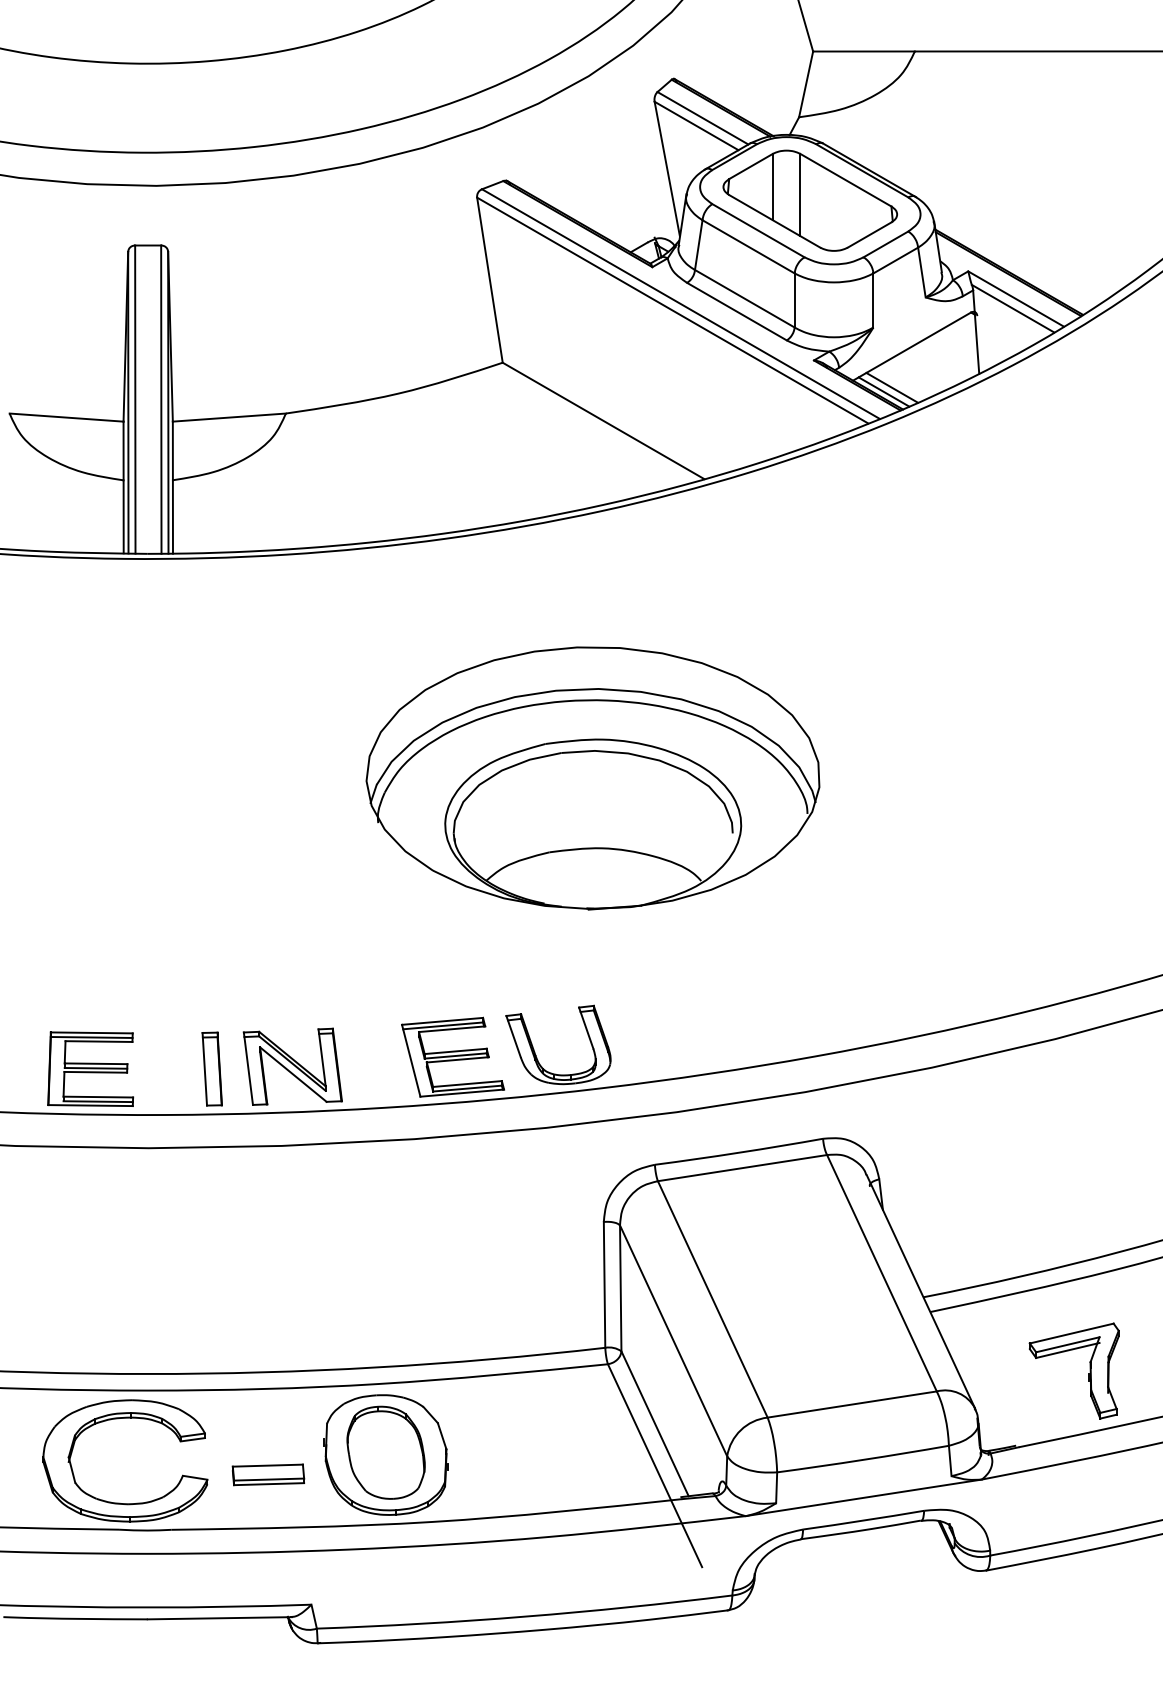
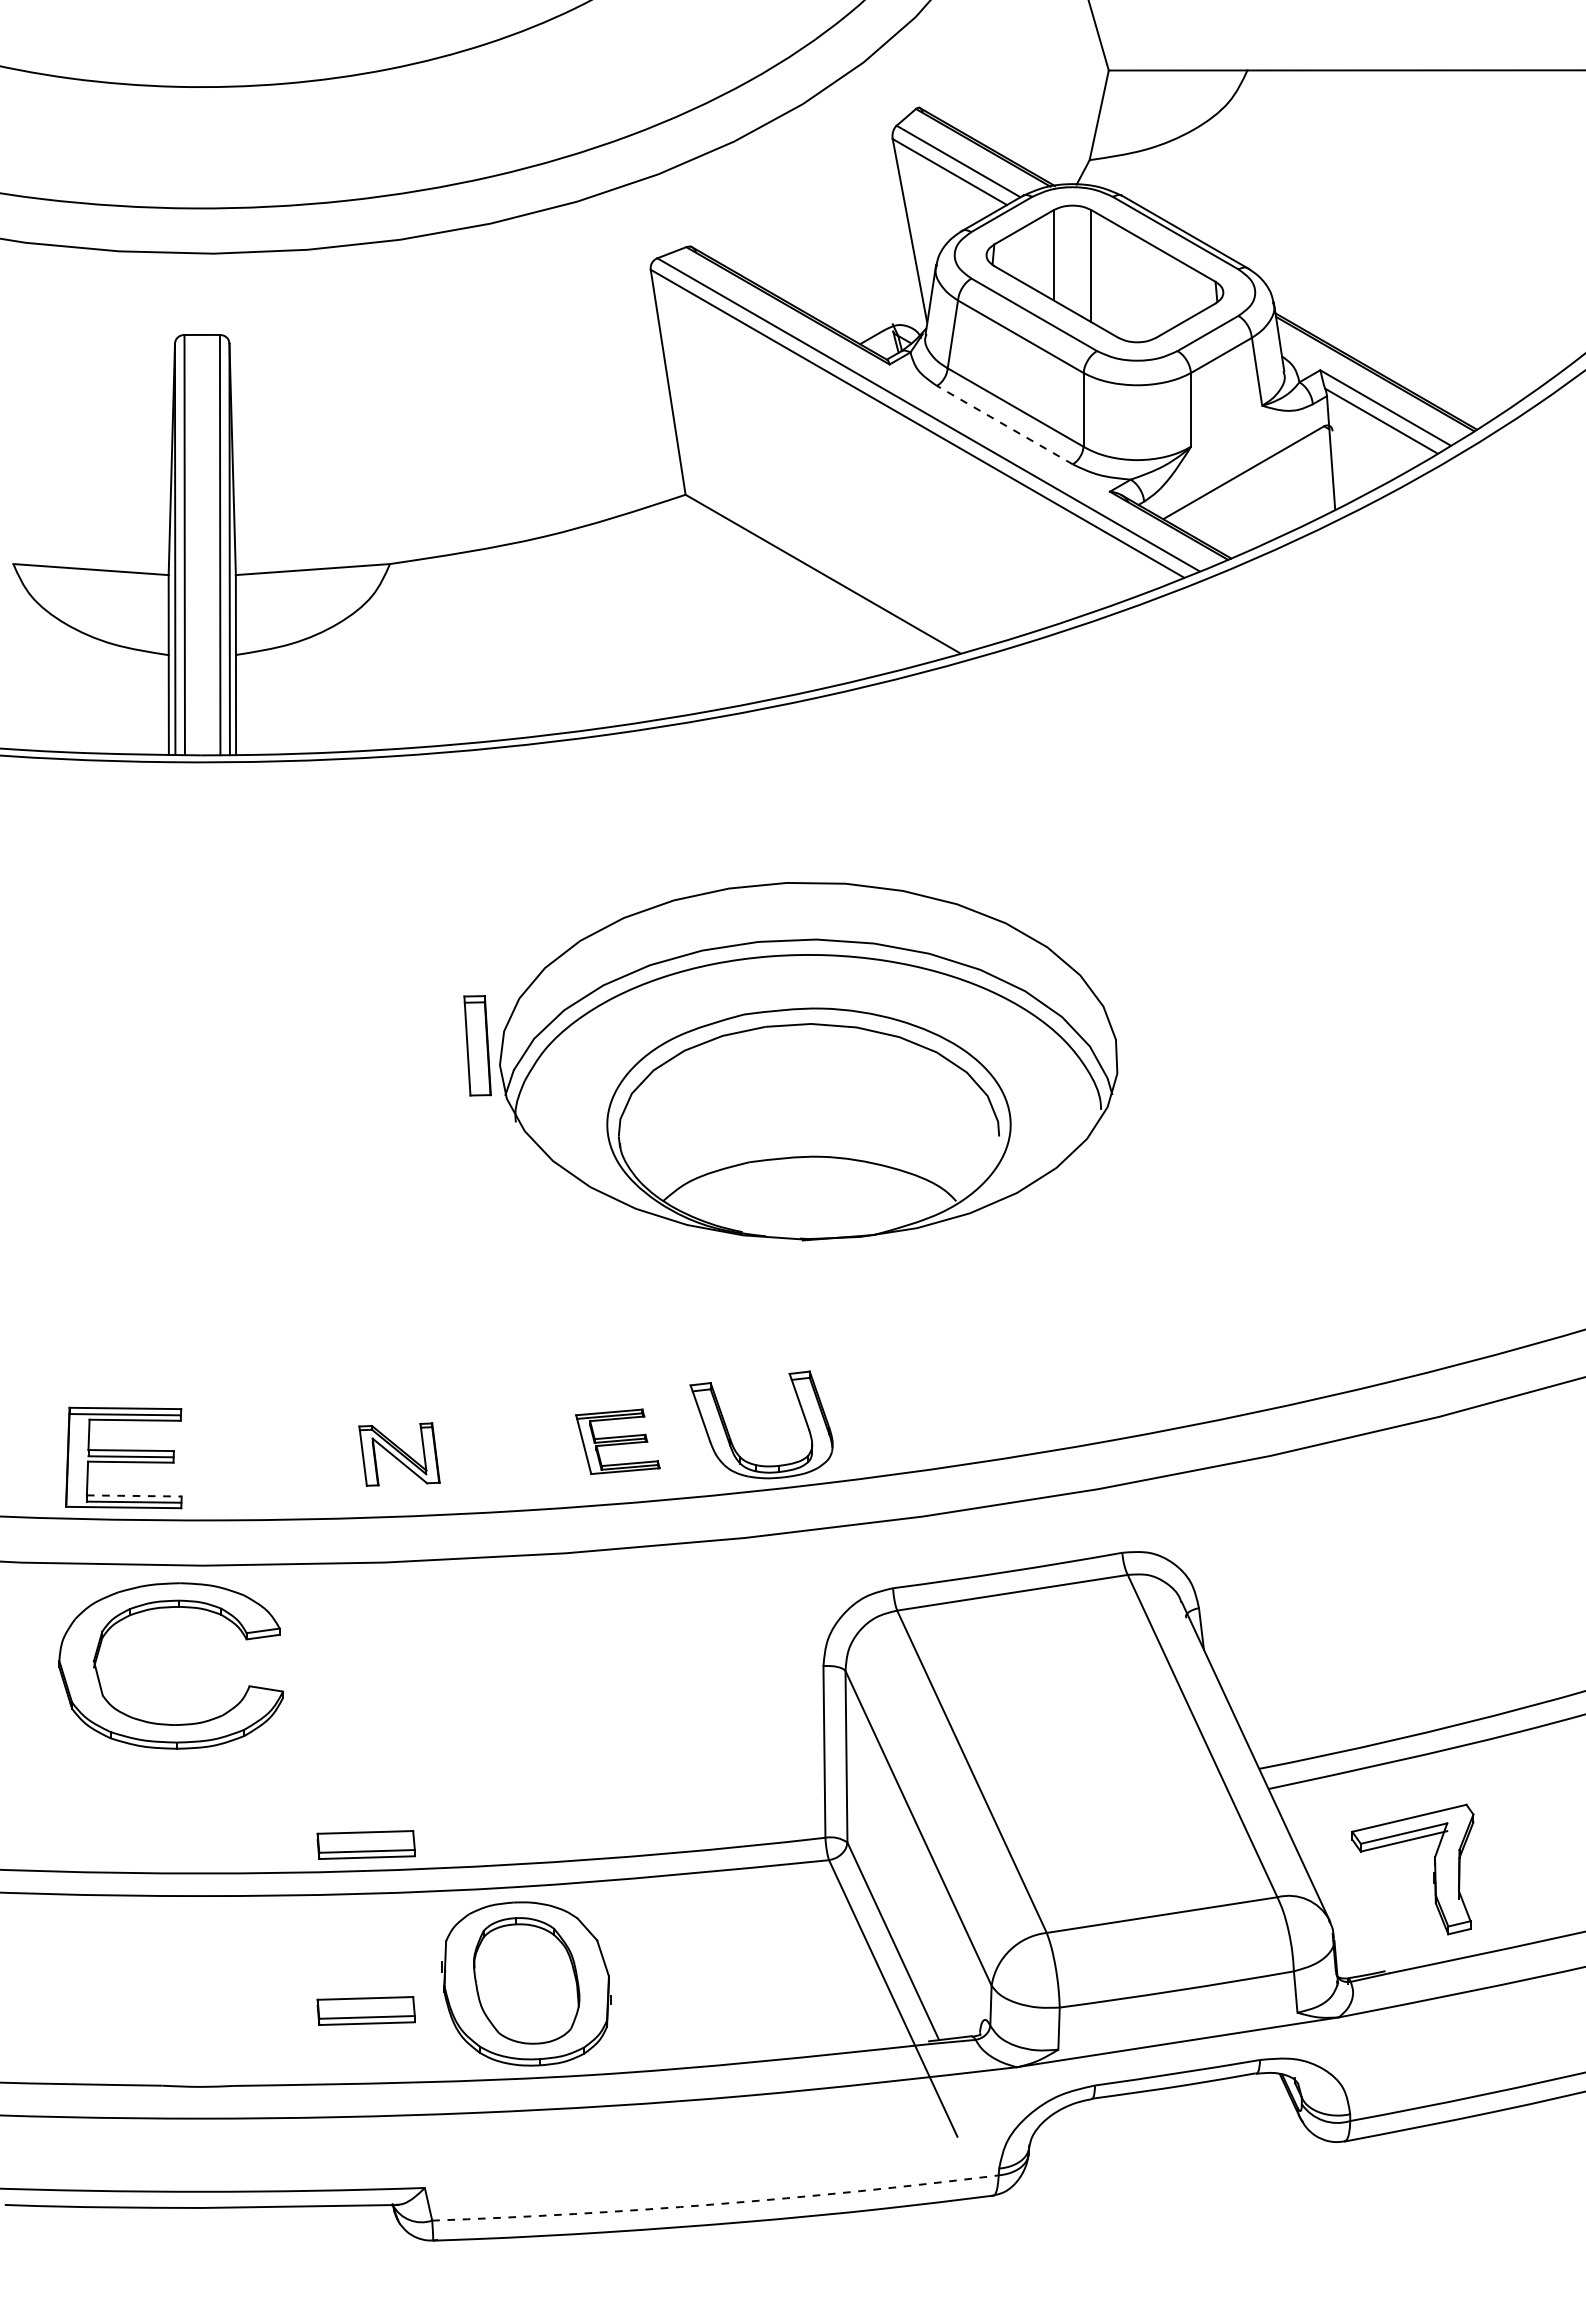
line: (736, 311) -> (1004, 424), solid -> dashed
line: (892, 387) -> (1216, 528), removed
line: (883, 391) -> (1204, 534), removed
part: (452, 1057) -> (617, 1441), size x0.6
part: (292, 1066) -> (399, 1454), size x0.6
part: (212, 1068) -> (477, 1045), moved
line: (98, 1096) -> (134, 1495), solid -> dashed
part: (267, 1352) -> (365, 1844), added
part: (1089, 1373) -> (1433, 1872), moved
part: (124, 1418) -> (170, 1608), moved
arc: (524, 1616) -> (715, 2204), solid -> dashed

